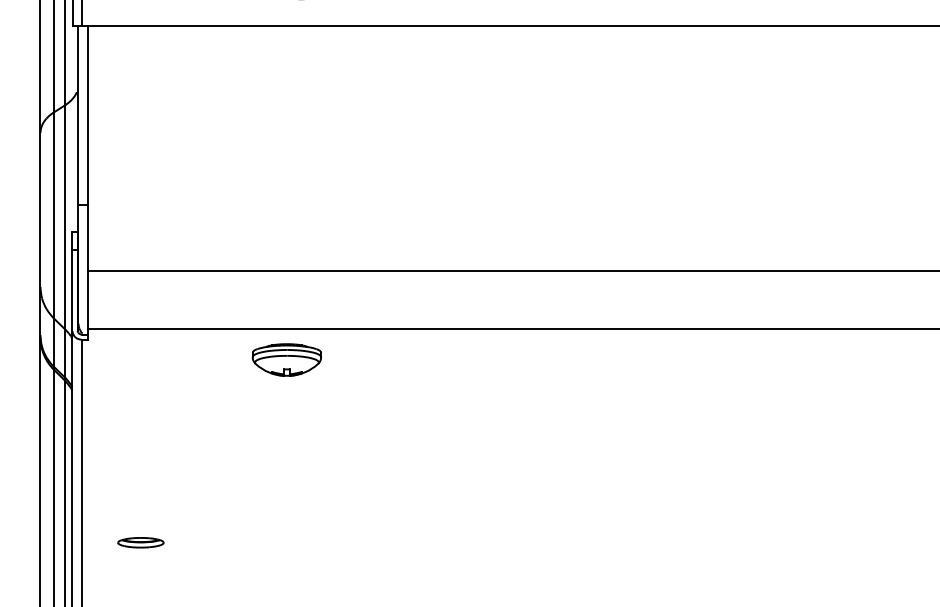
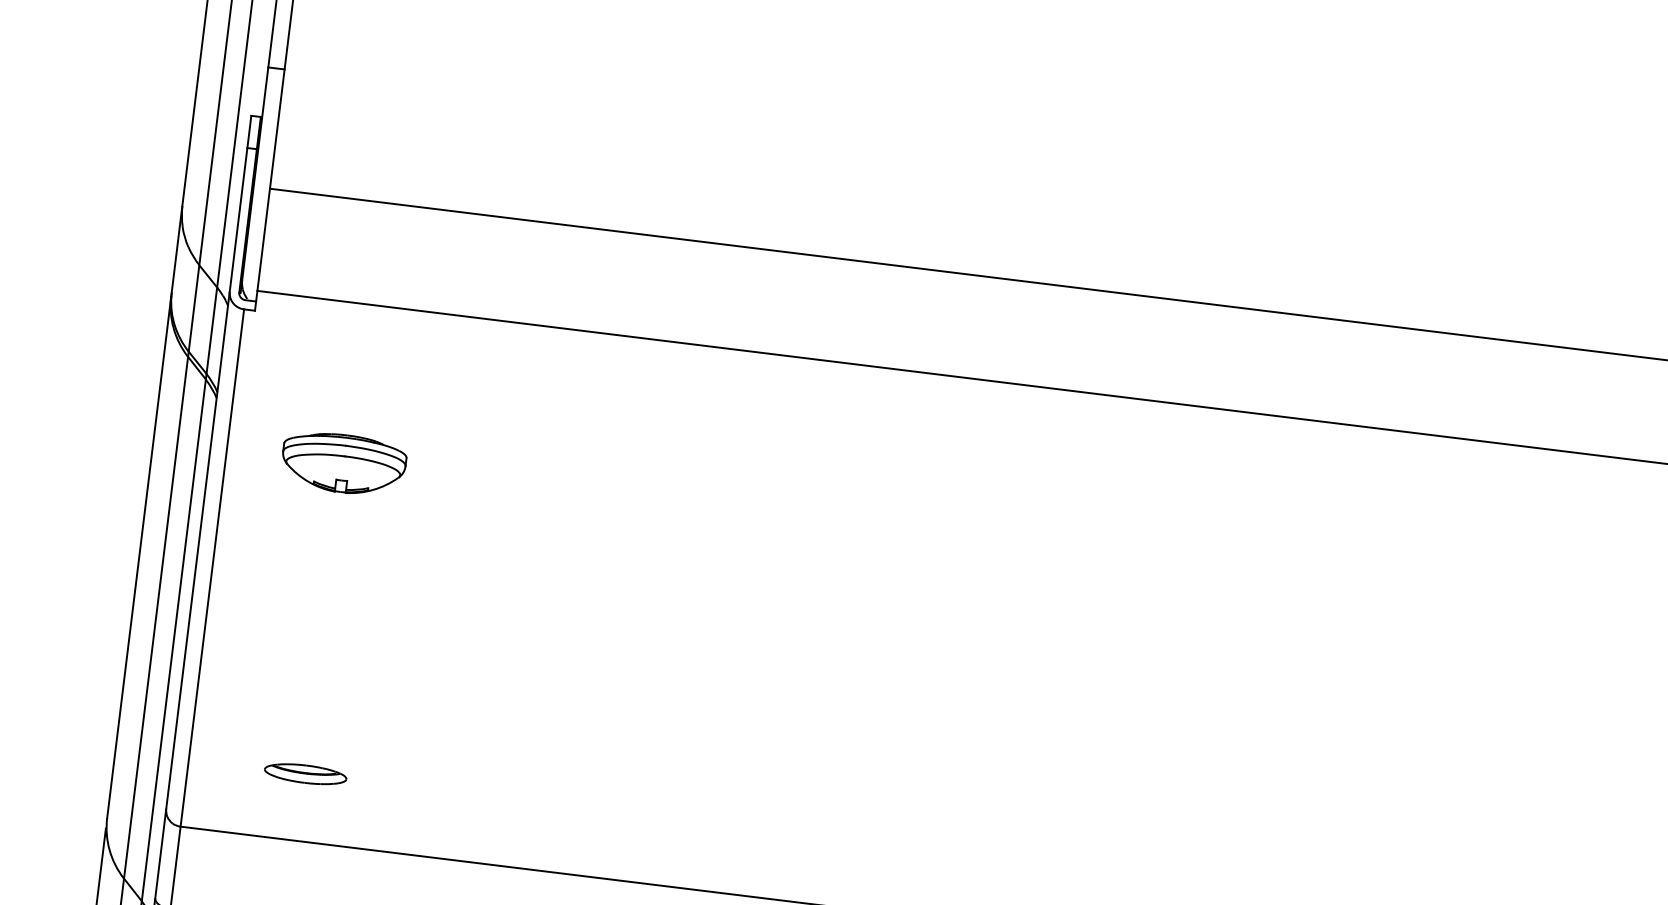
part: (286, 359) -> (343, 462), moved
part: (140, 542) -> (304, 773), moved

